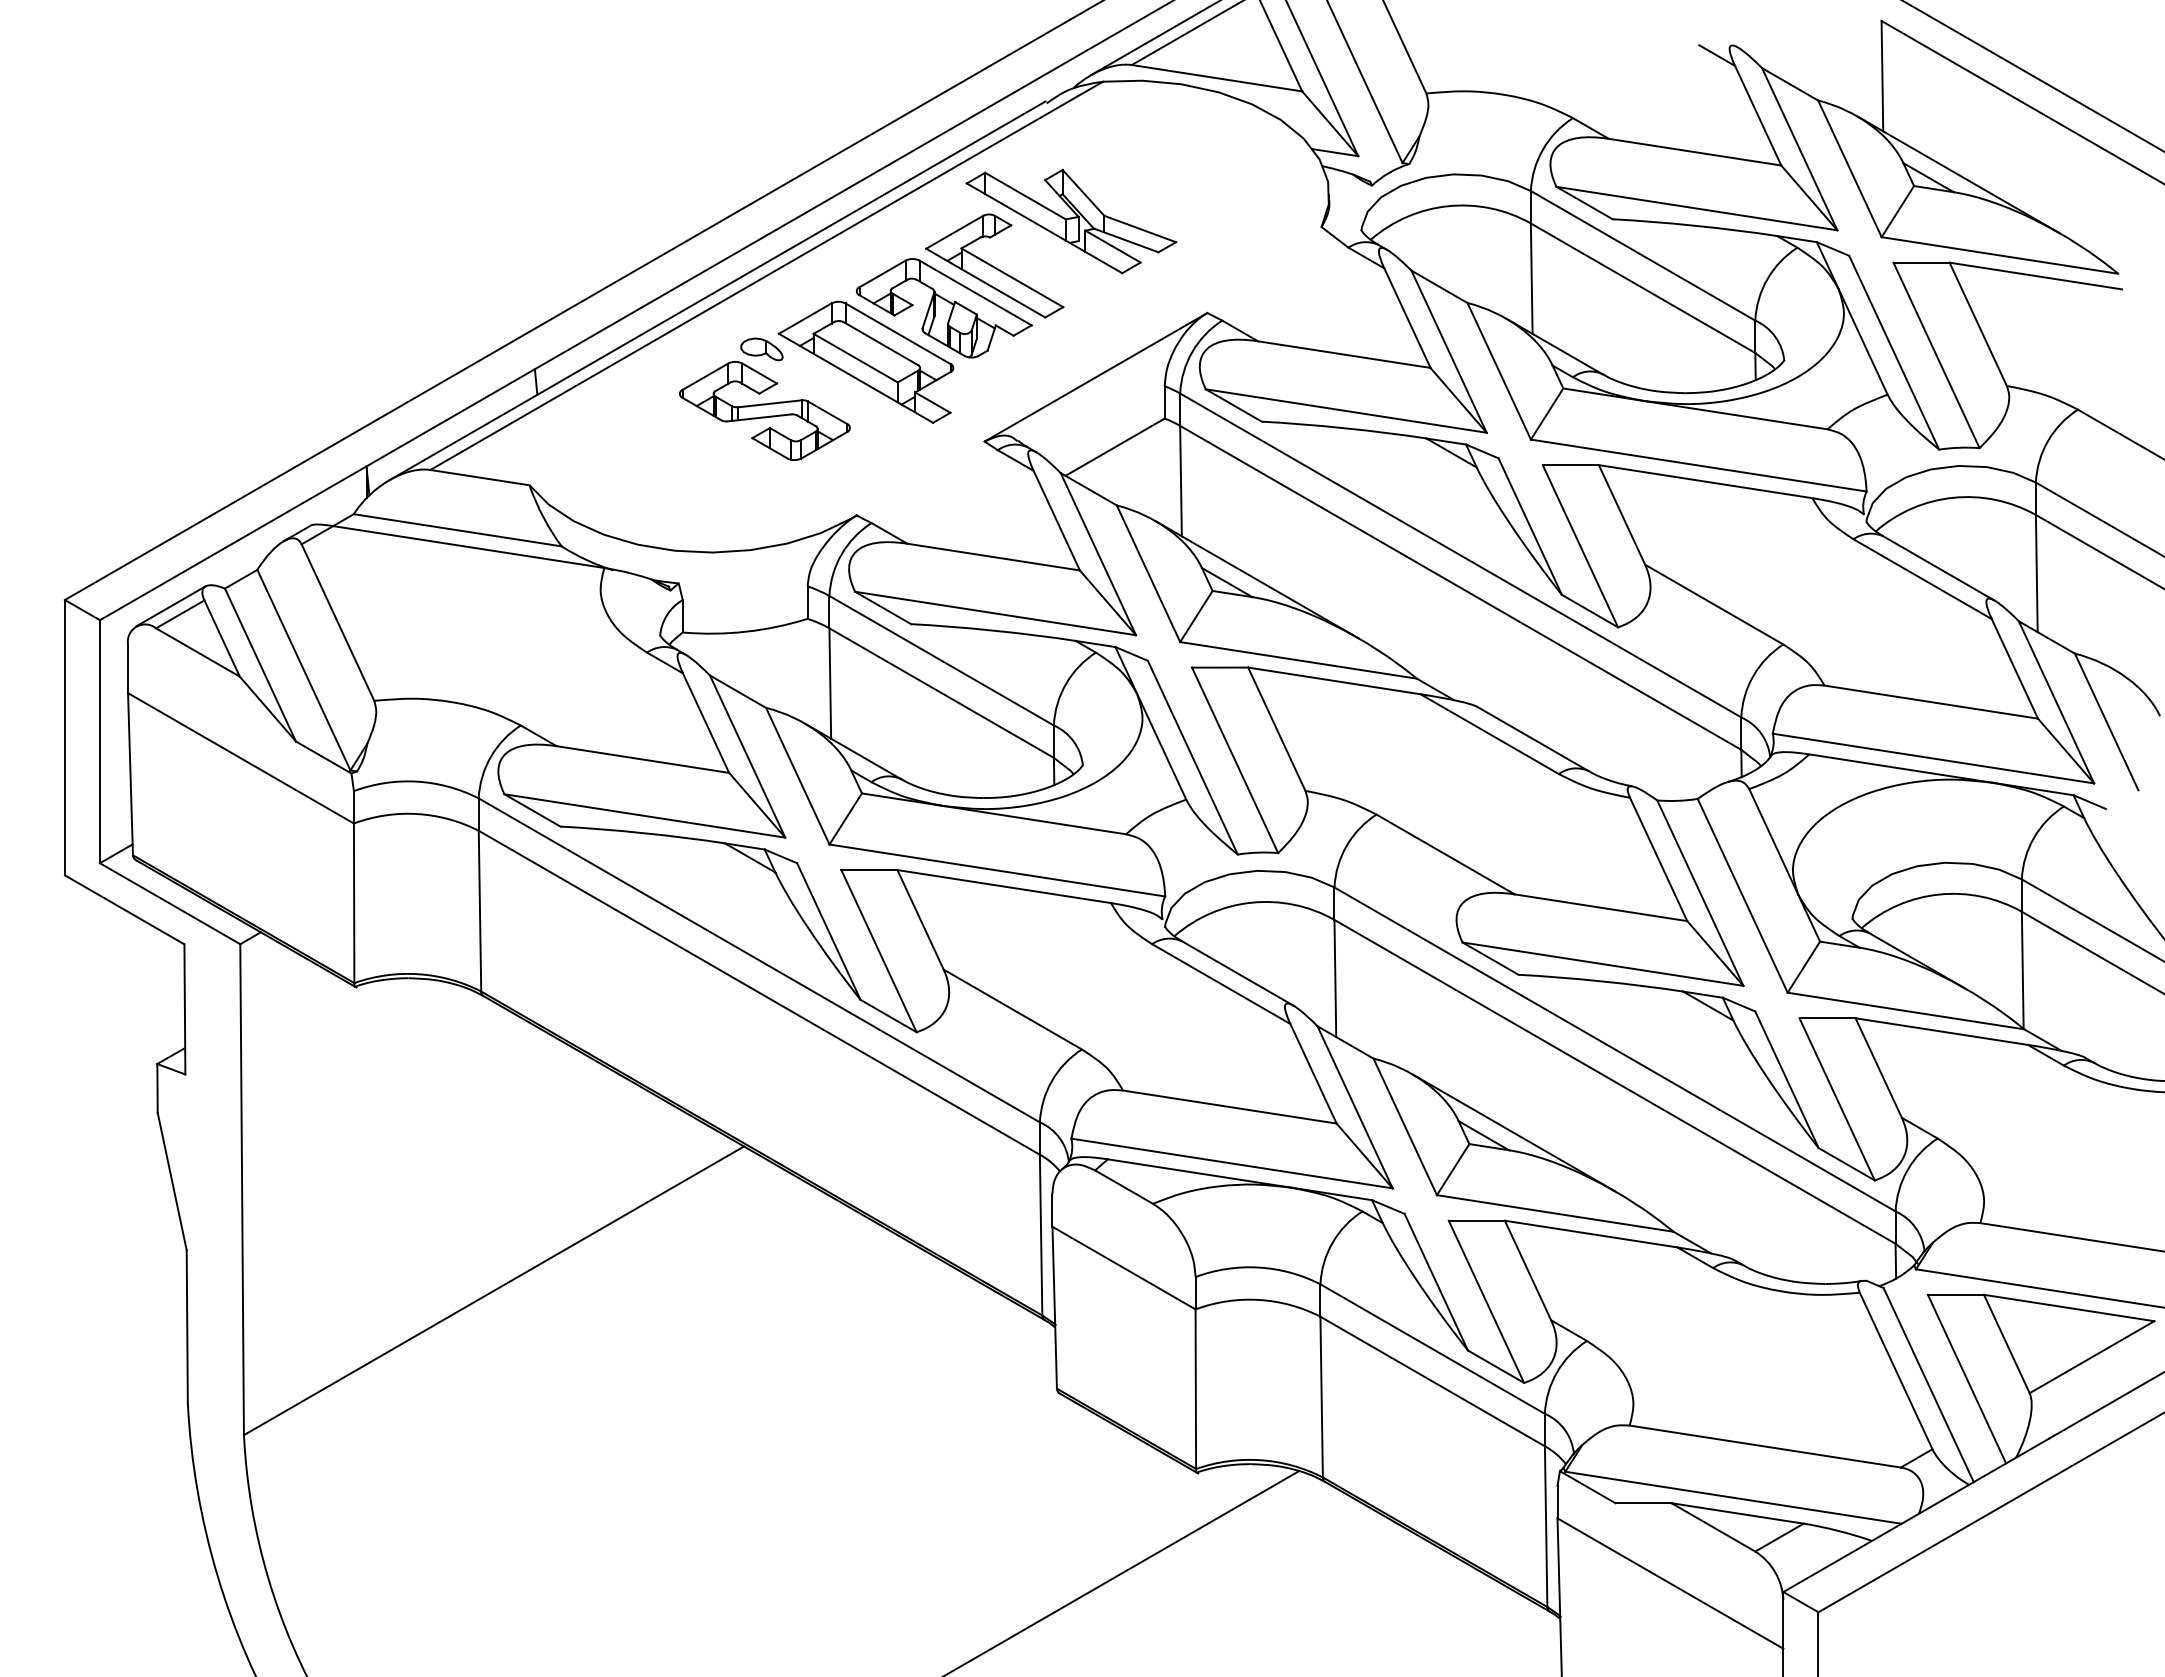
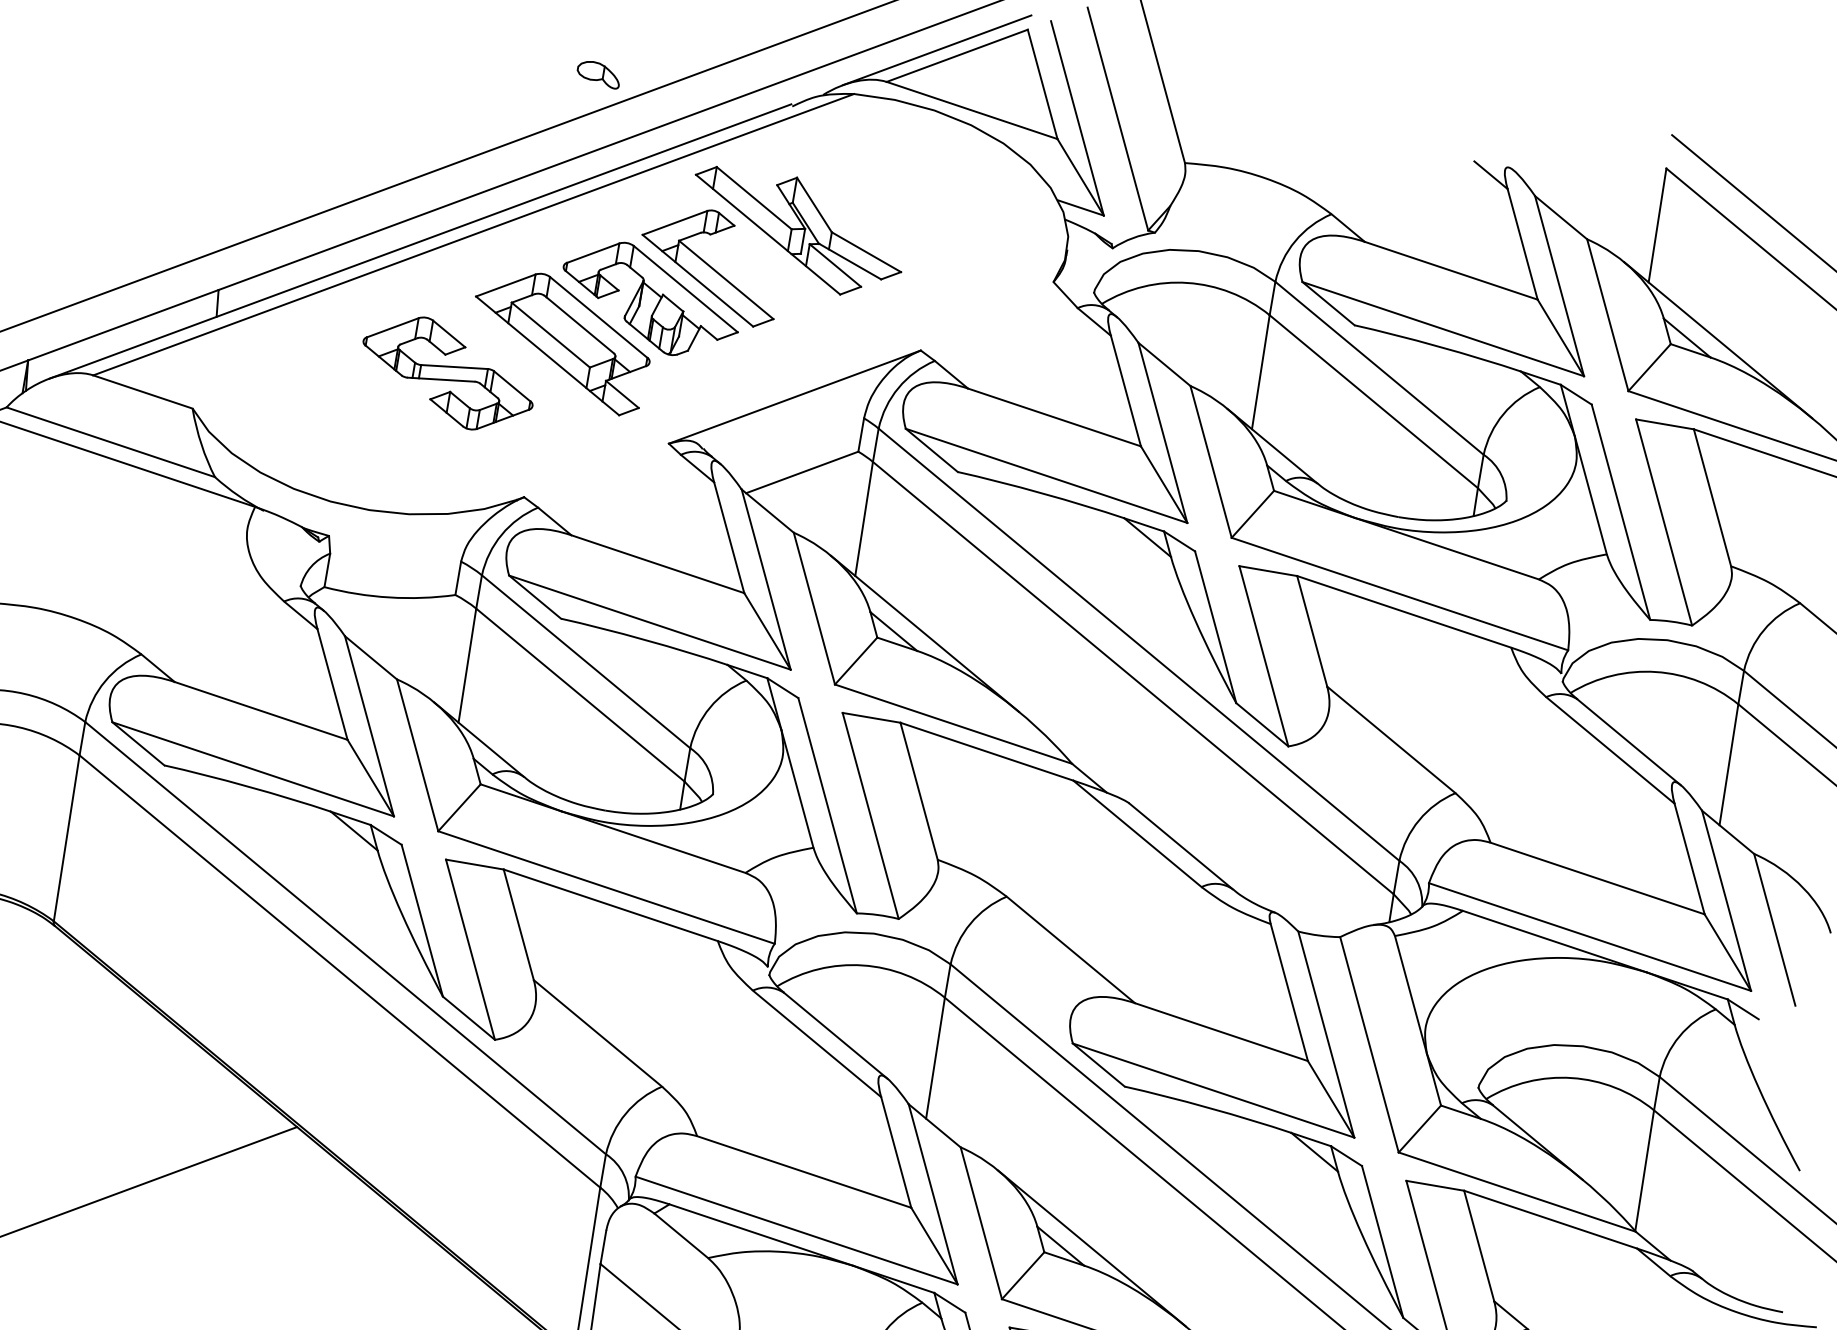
part: (761, 349) -> (598, 74), moved

